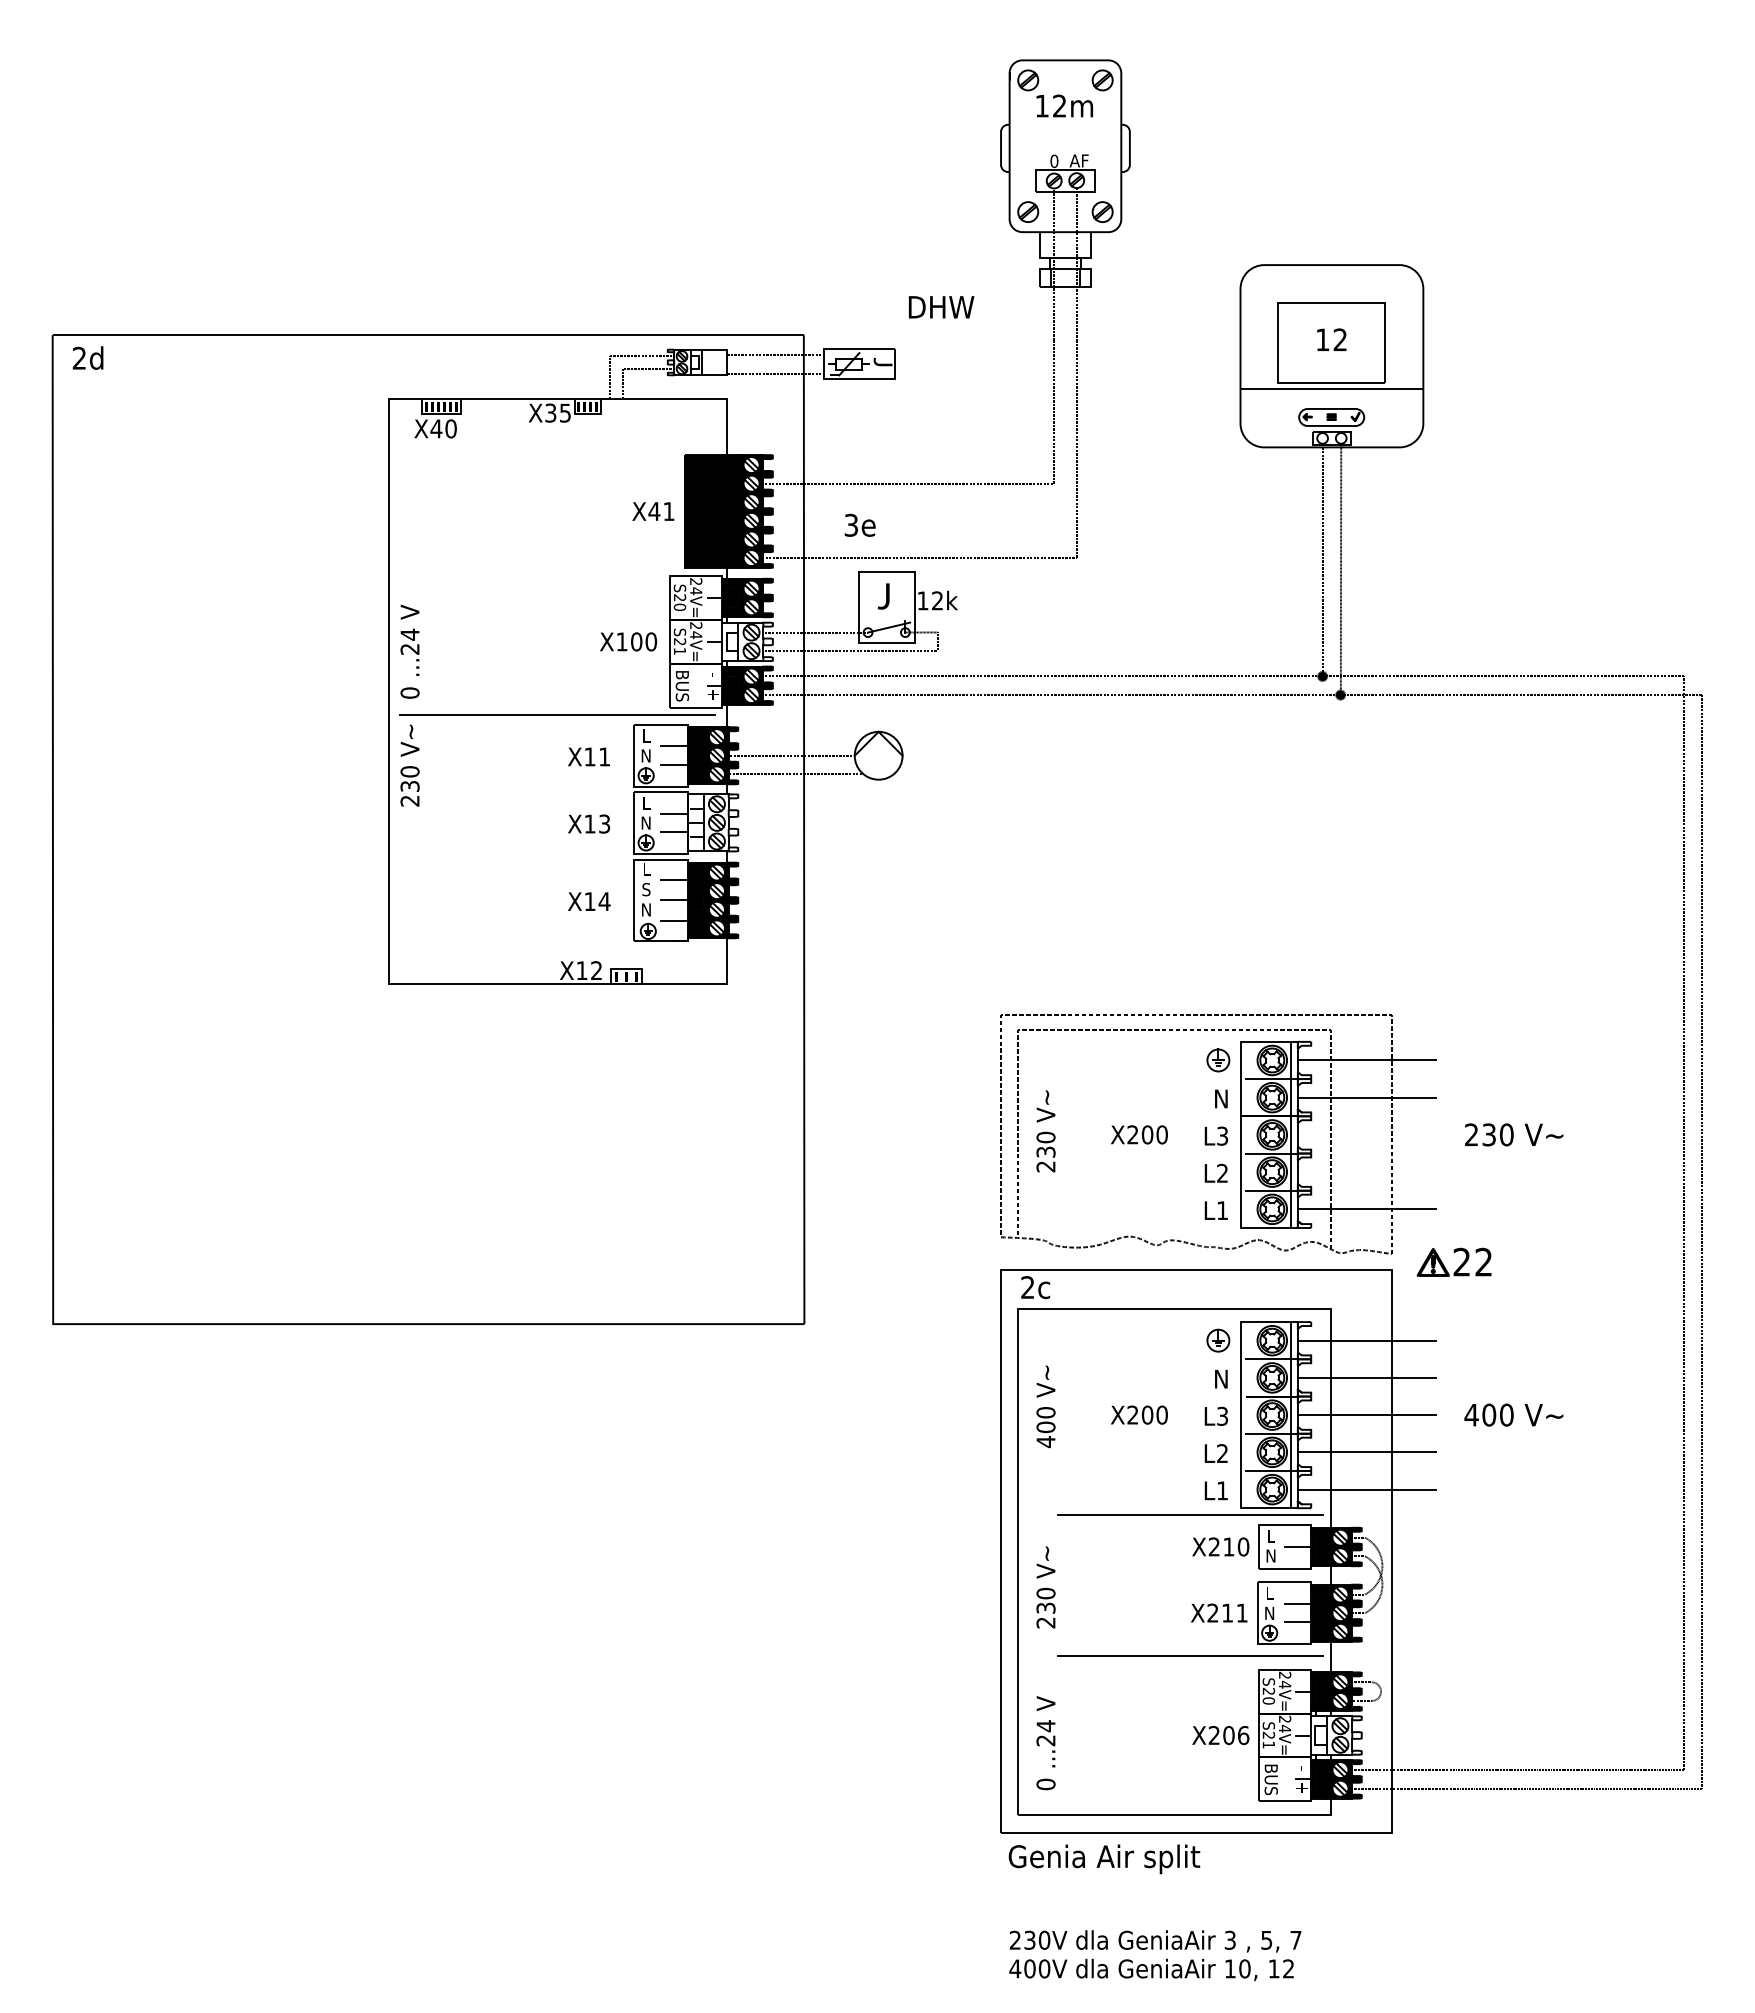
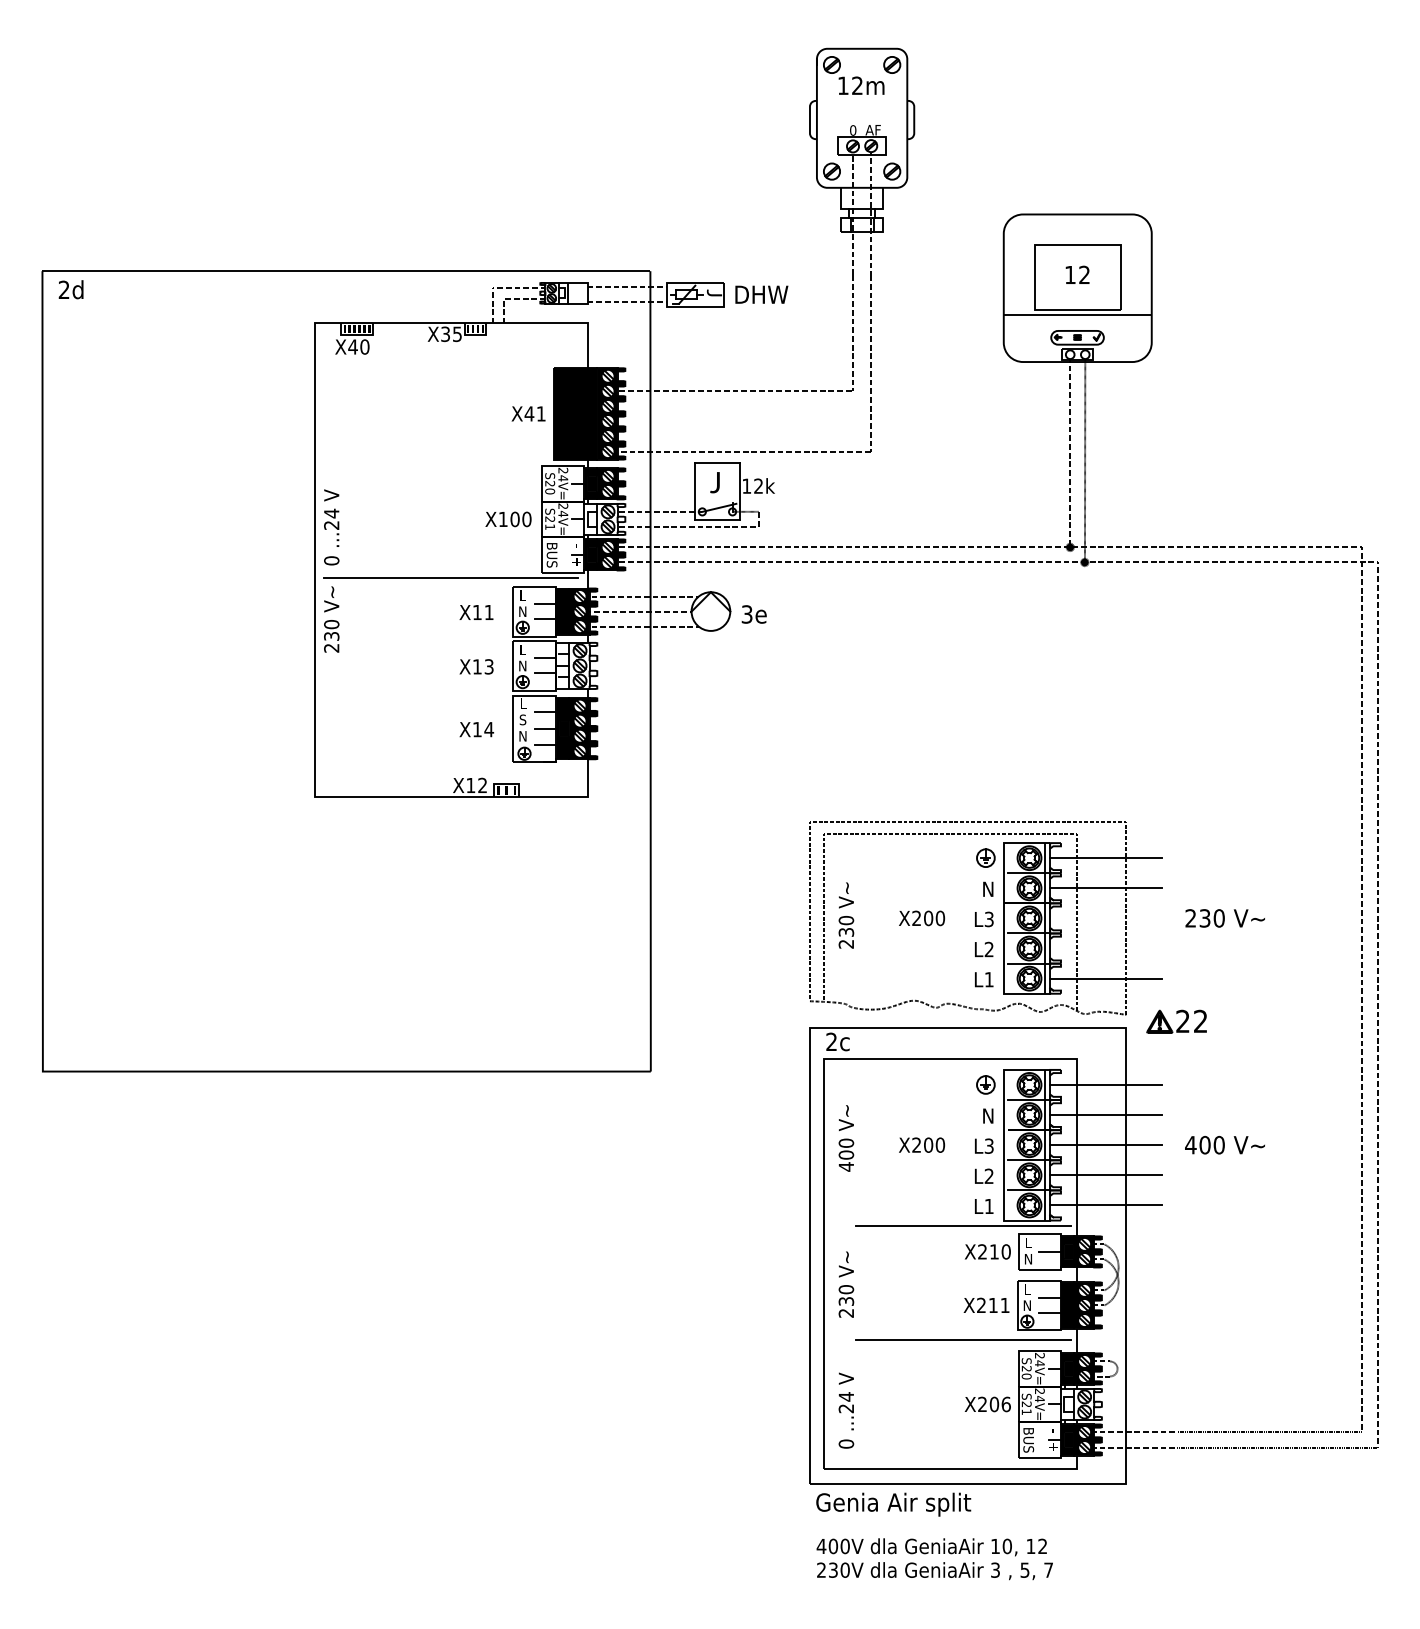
text: (941, 307) -> (761, 294), moved
text: (859, 524) -> (753, 613), moved
line: (794, 737) -> (642, 596), added
text: (1151, 1969) -> (931, 1546), moved

